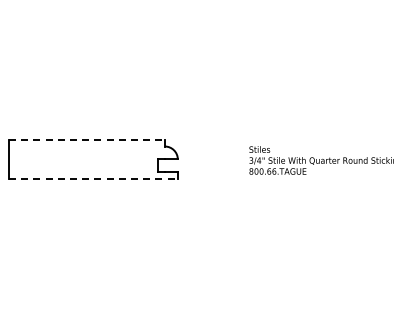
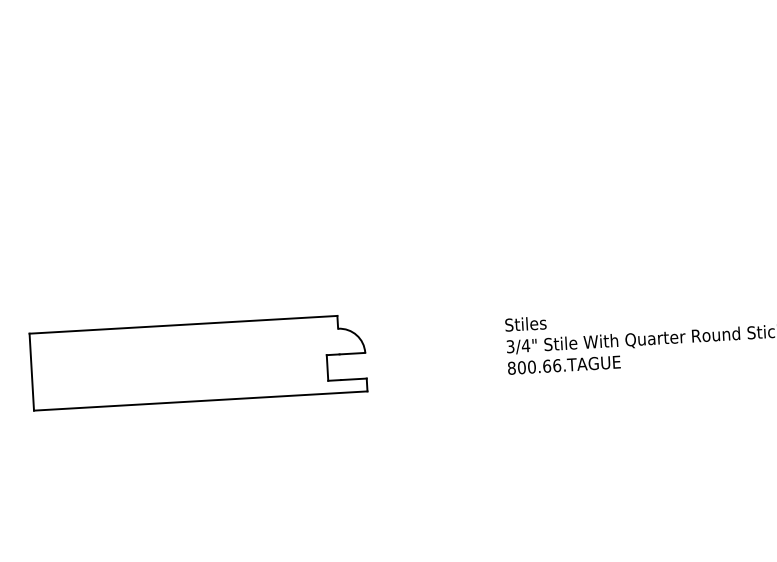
line: (86, 140) -> (182, 325), dashed -> solid
line: (93, 178) -> (200, 400), dashed -> solid

